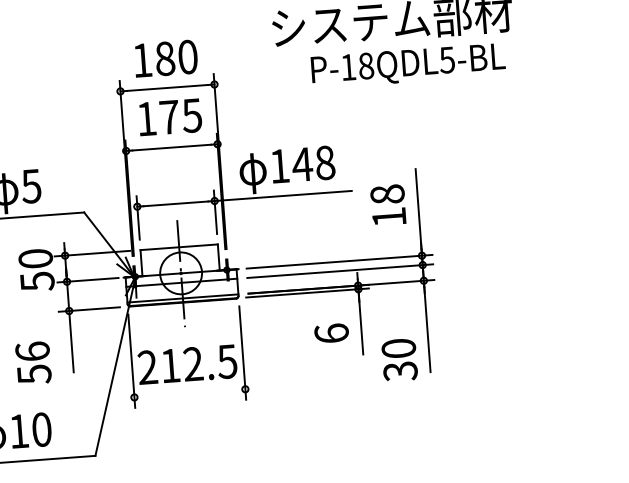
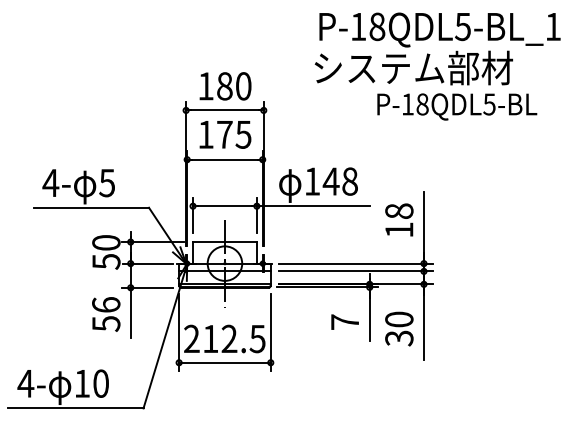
text: (408, 65) -> (457, 106), moved
text: (330, 332) -> (344, 321), 6 -> 7
text: (399, 359) -> (399, 328), moved
text: (33, 363) -> (106, 314), moved
line: (189, 393) -> (224, 362), added

